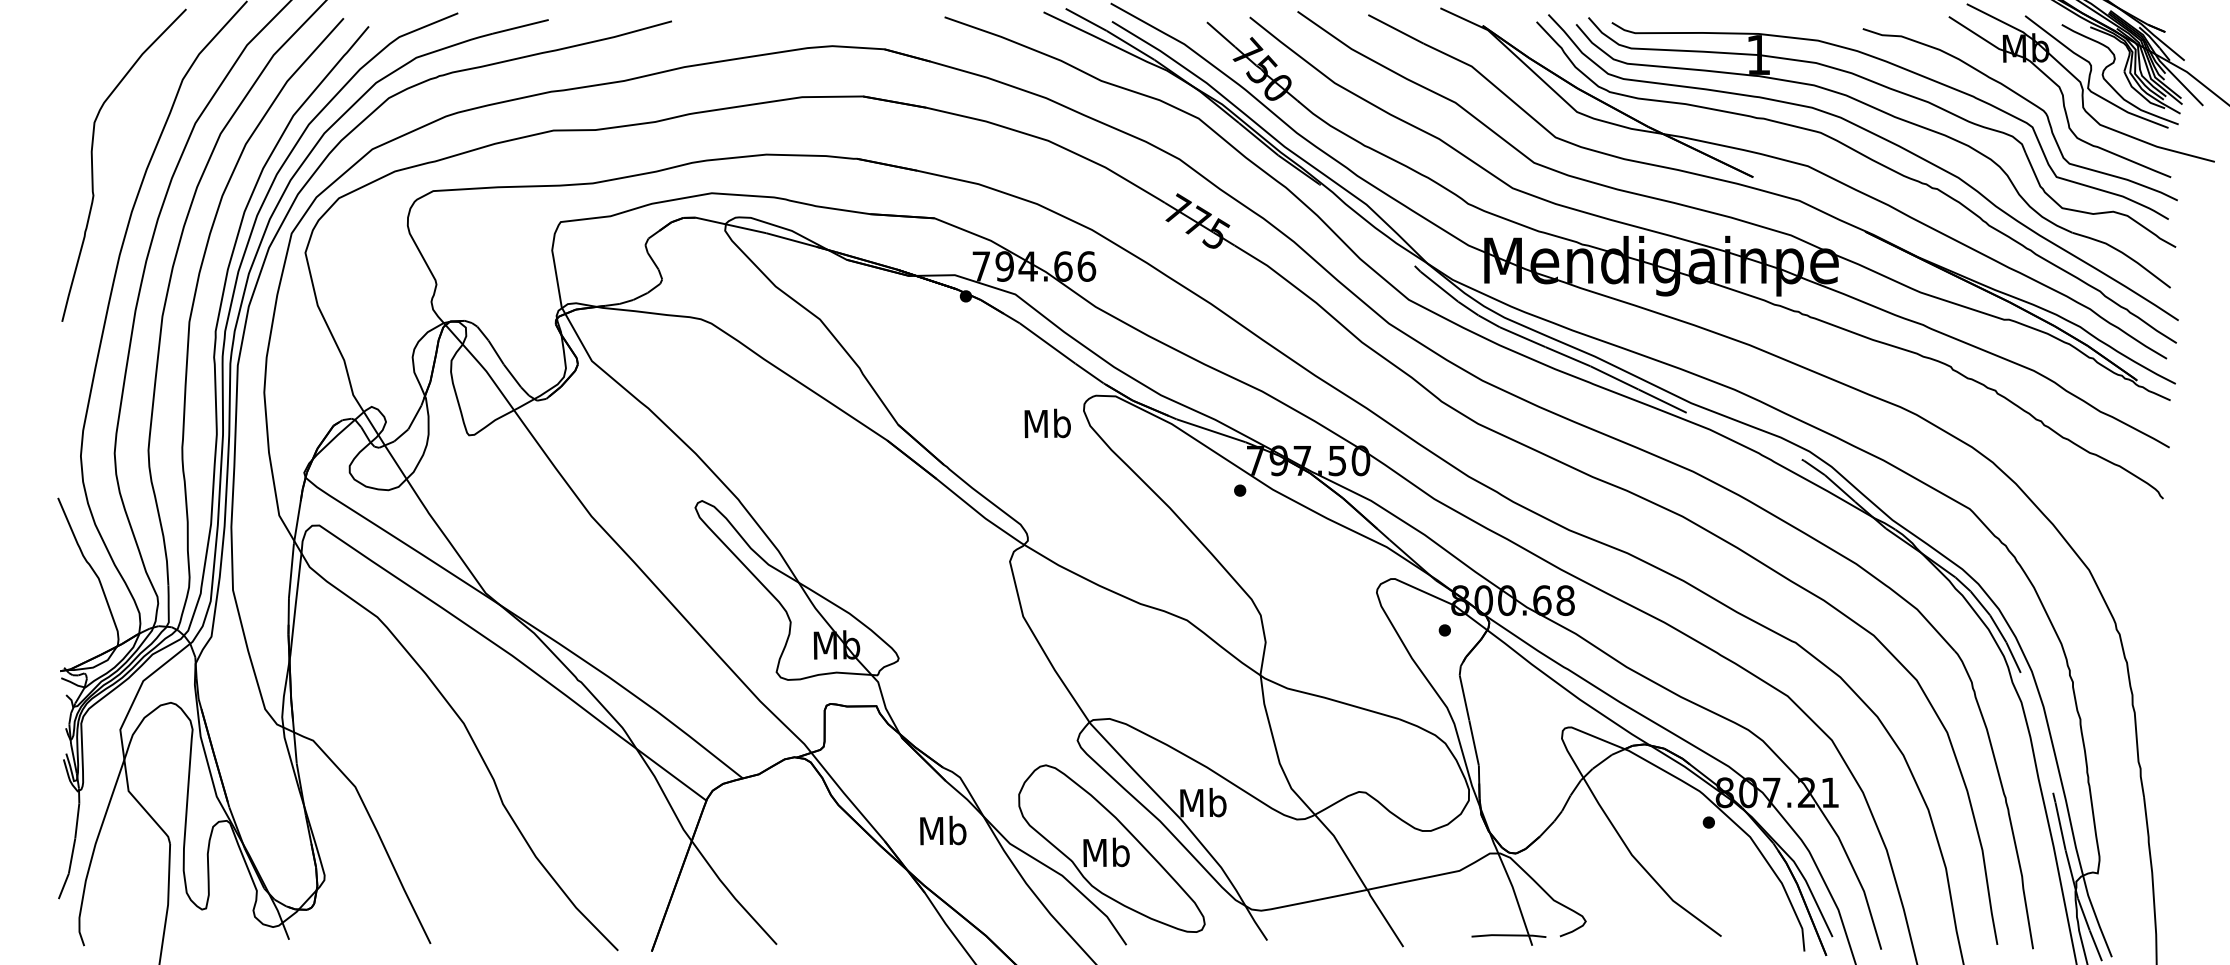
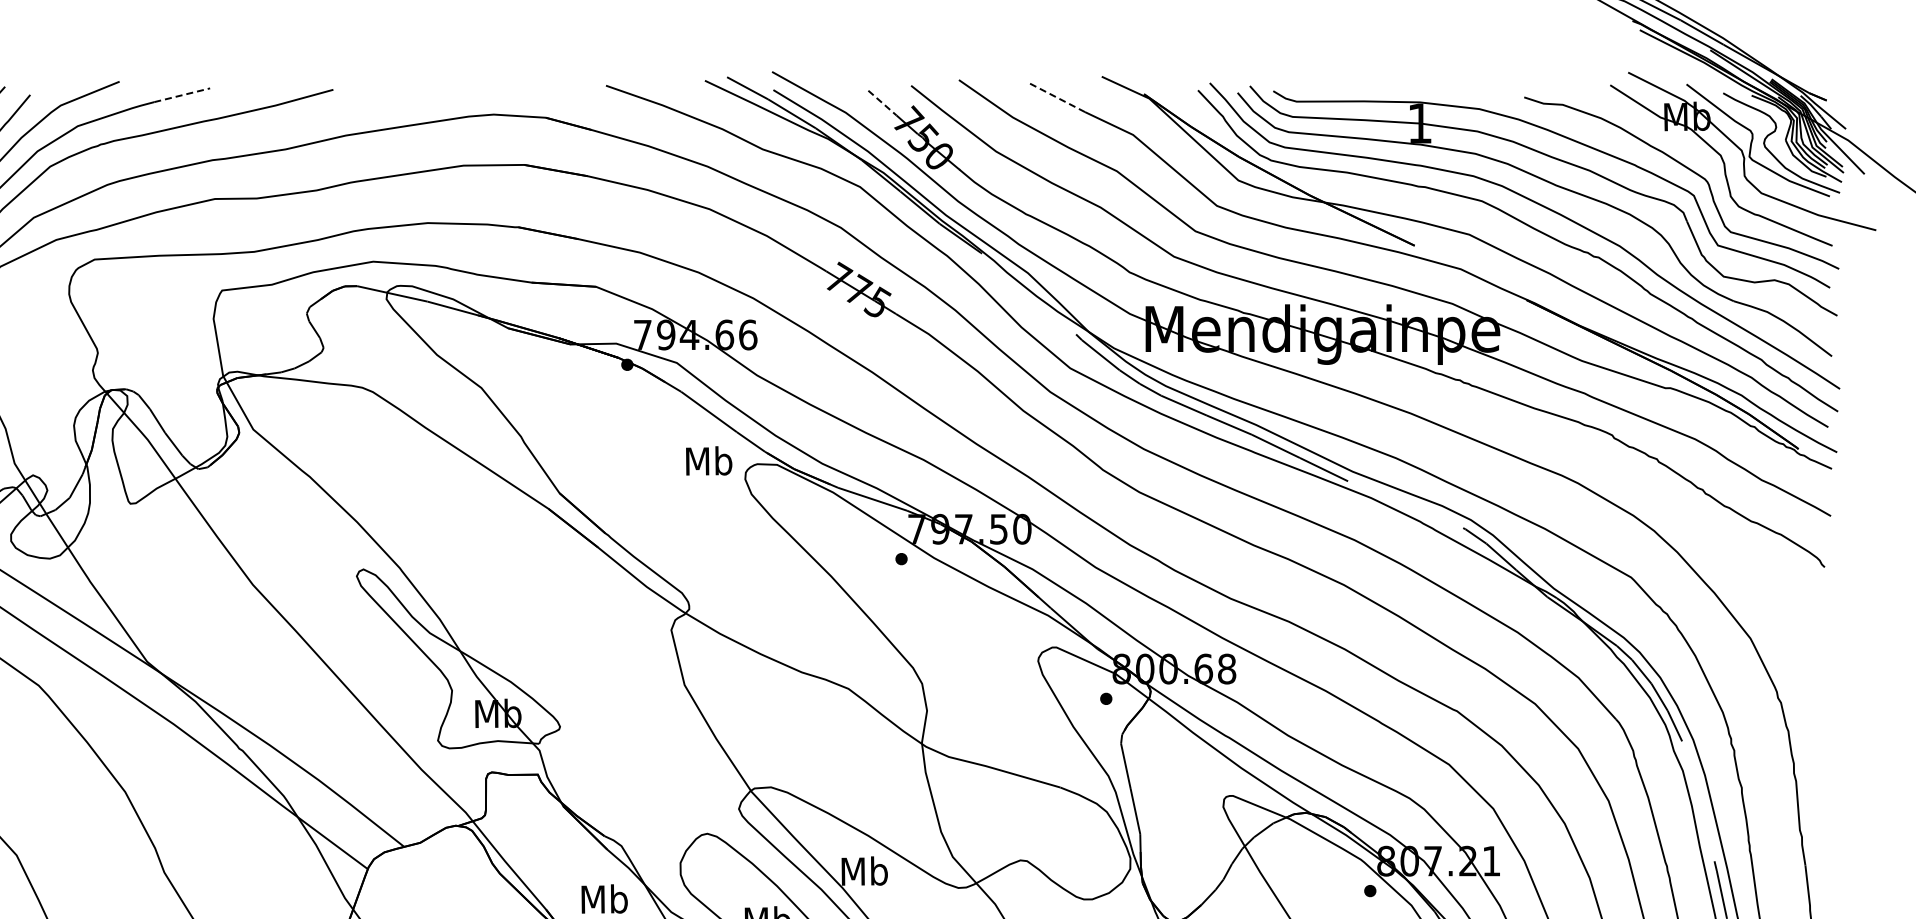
line: (520, 26) -> (181, 94), solid -> dashed
line: (1395, 29) -> (1056, 97), solid -> dashed
line: (1221, 34) -> (882, 102), solid -> dashed
text: (1047, 423) -> (708, 460), moved

